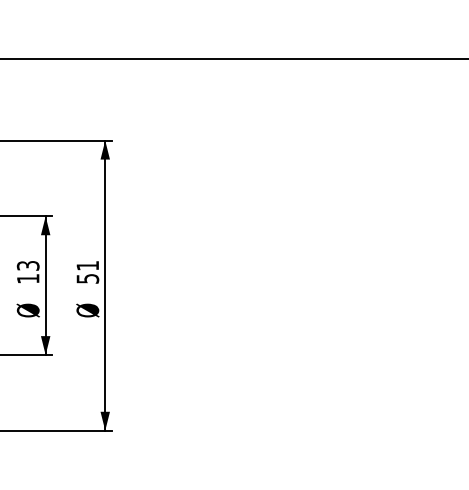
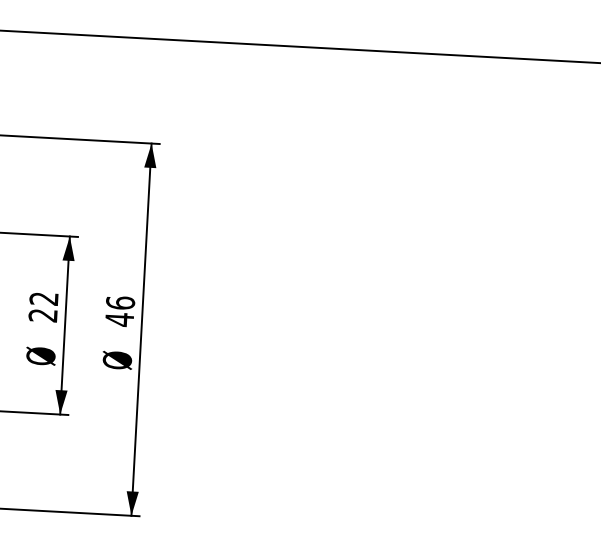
text: (27, 272) -> (42, 307), 13 -> 22
text: (87, 272) -> (119, 311), 51 -> 46

